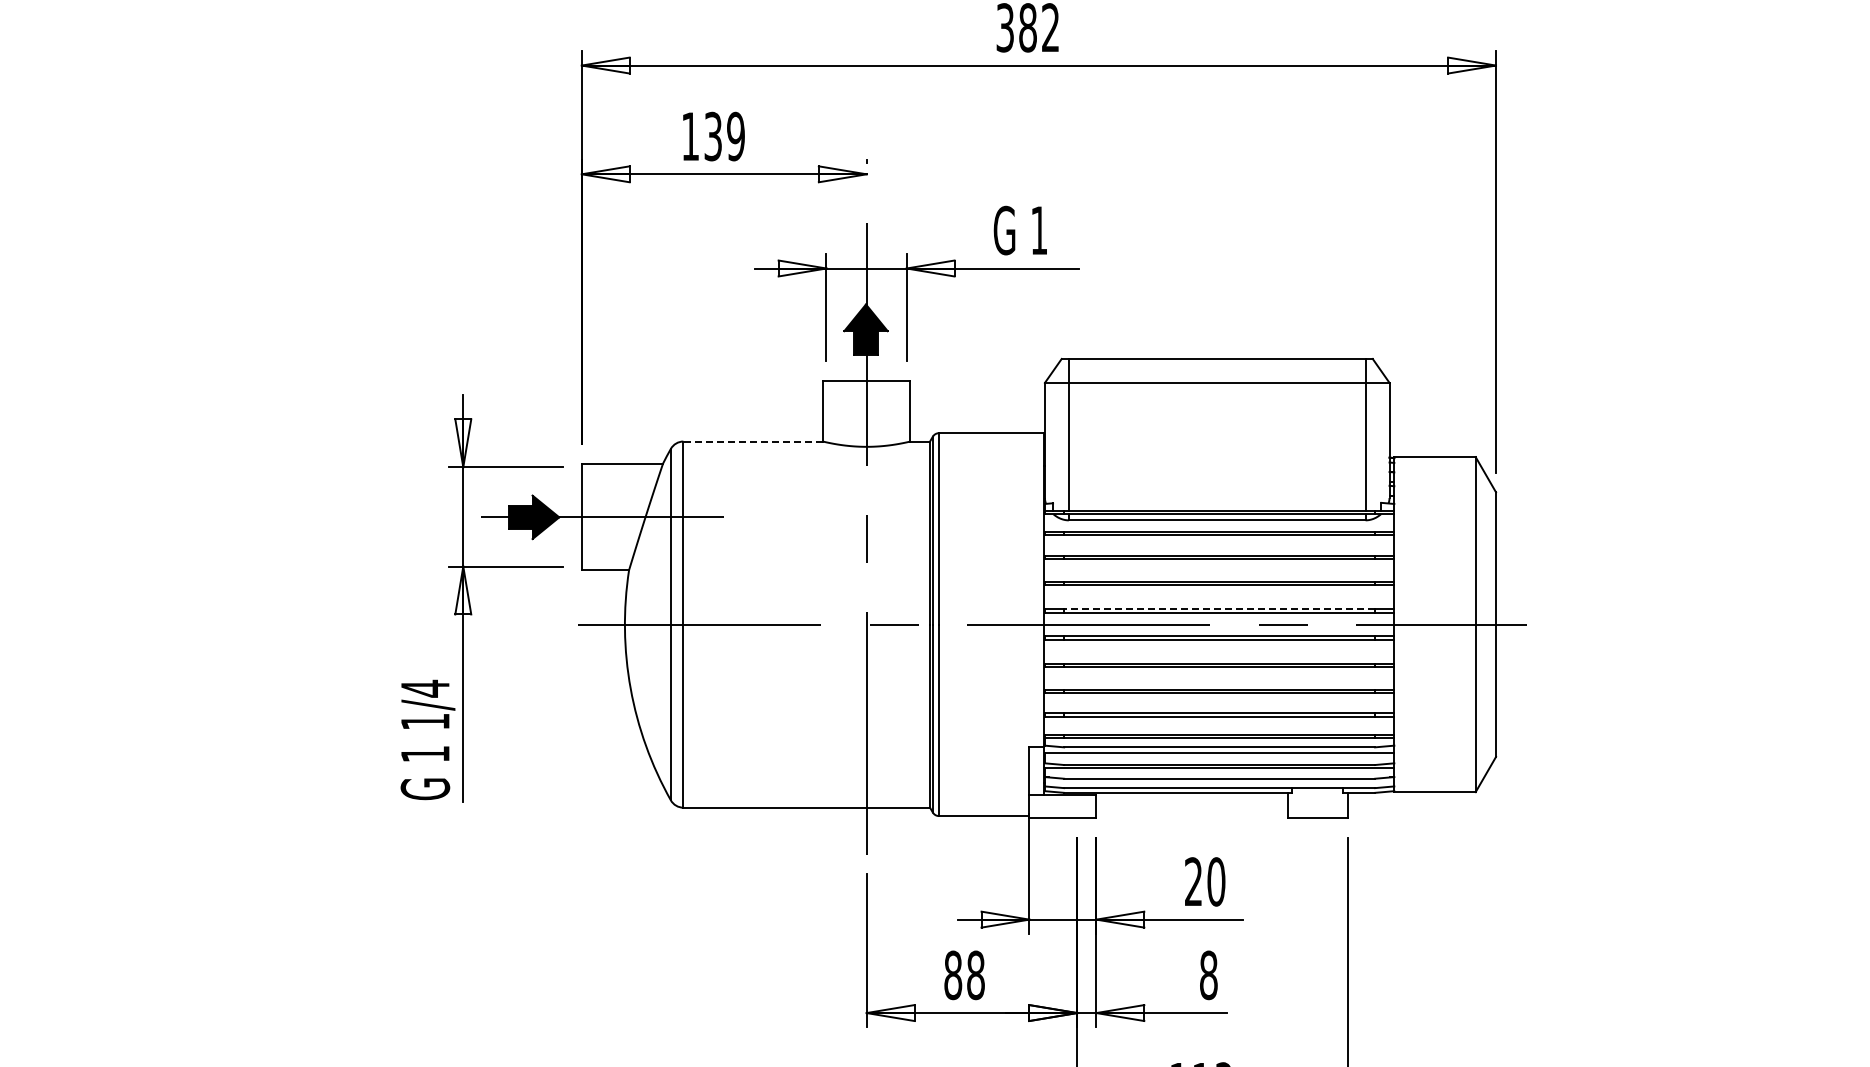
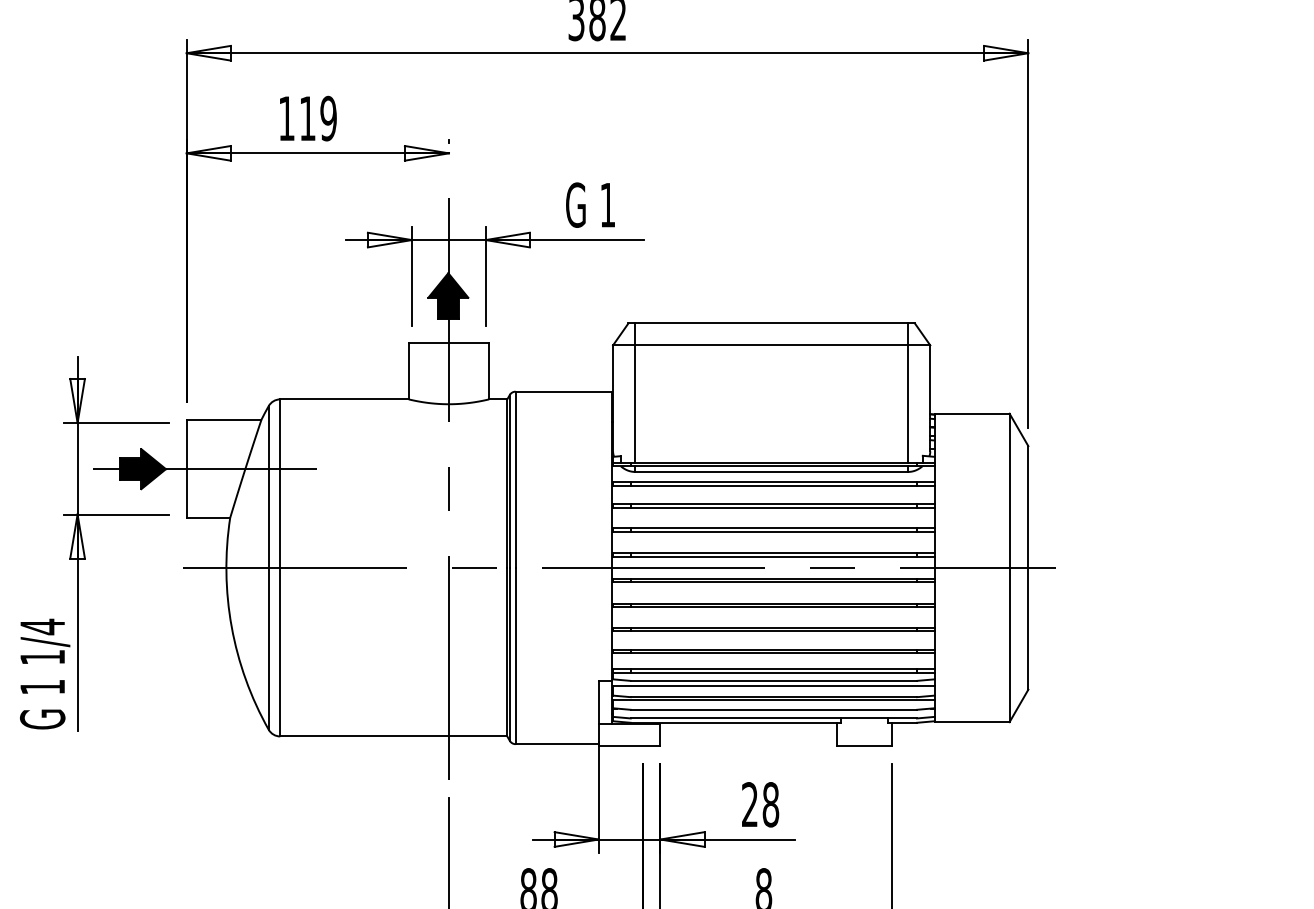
text: (712, 136) -> (307, 118), 139 -> 119
line: (753, 441) -> (344, 399), dashed -> solid
line: (1219, 608) -> (773, 553), dashed -> solid
text: (1216, 881) -> (770, 804), 20 -> 28

